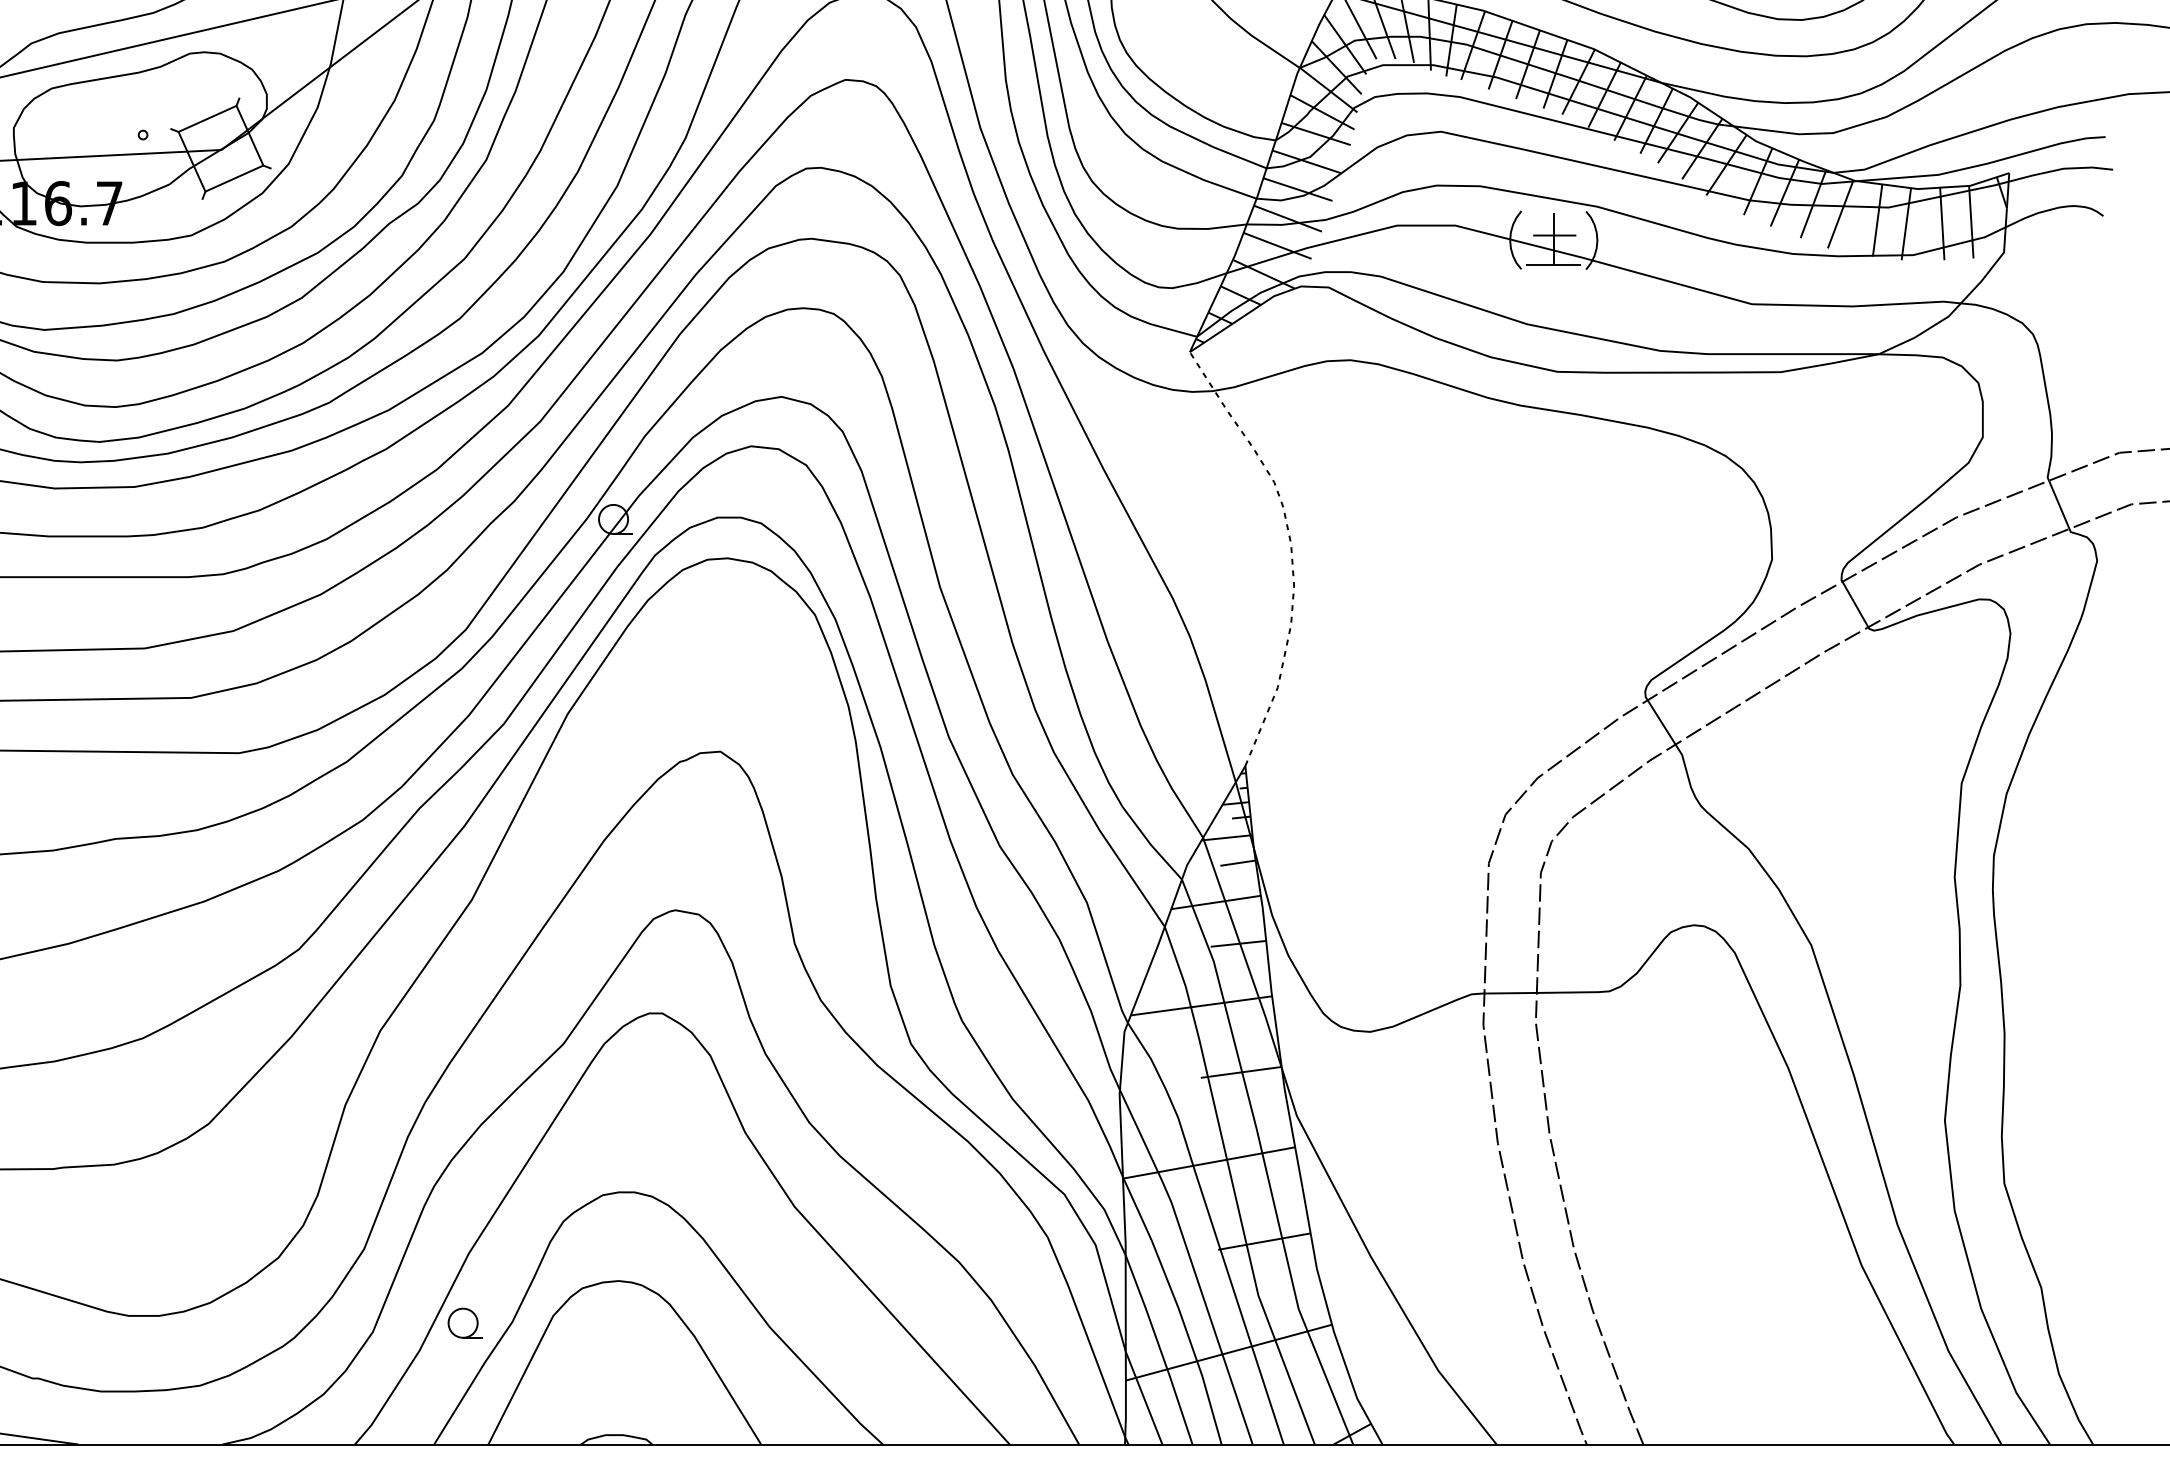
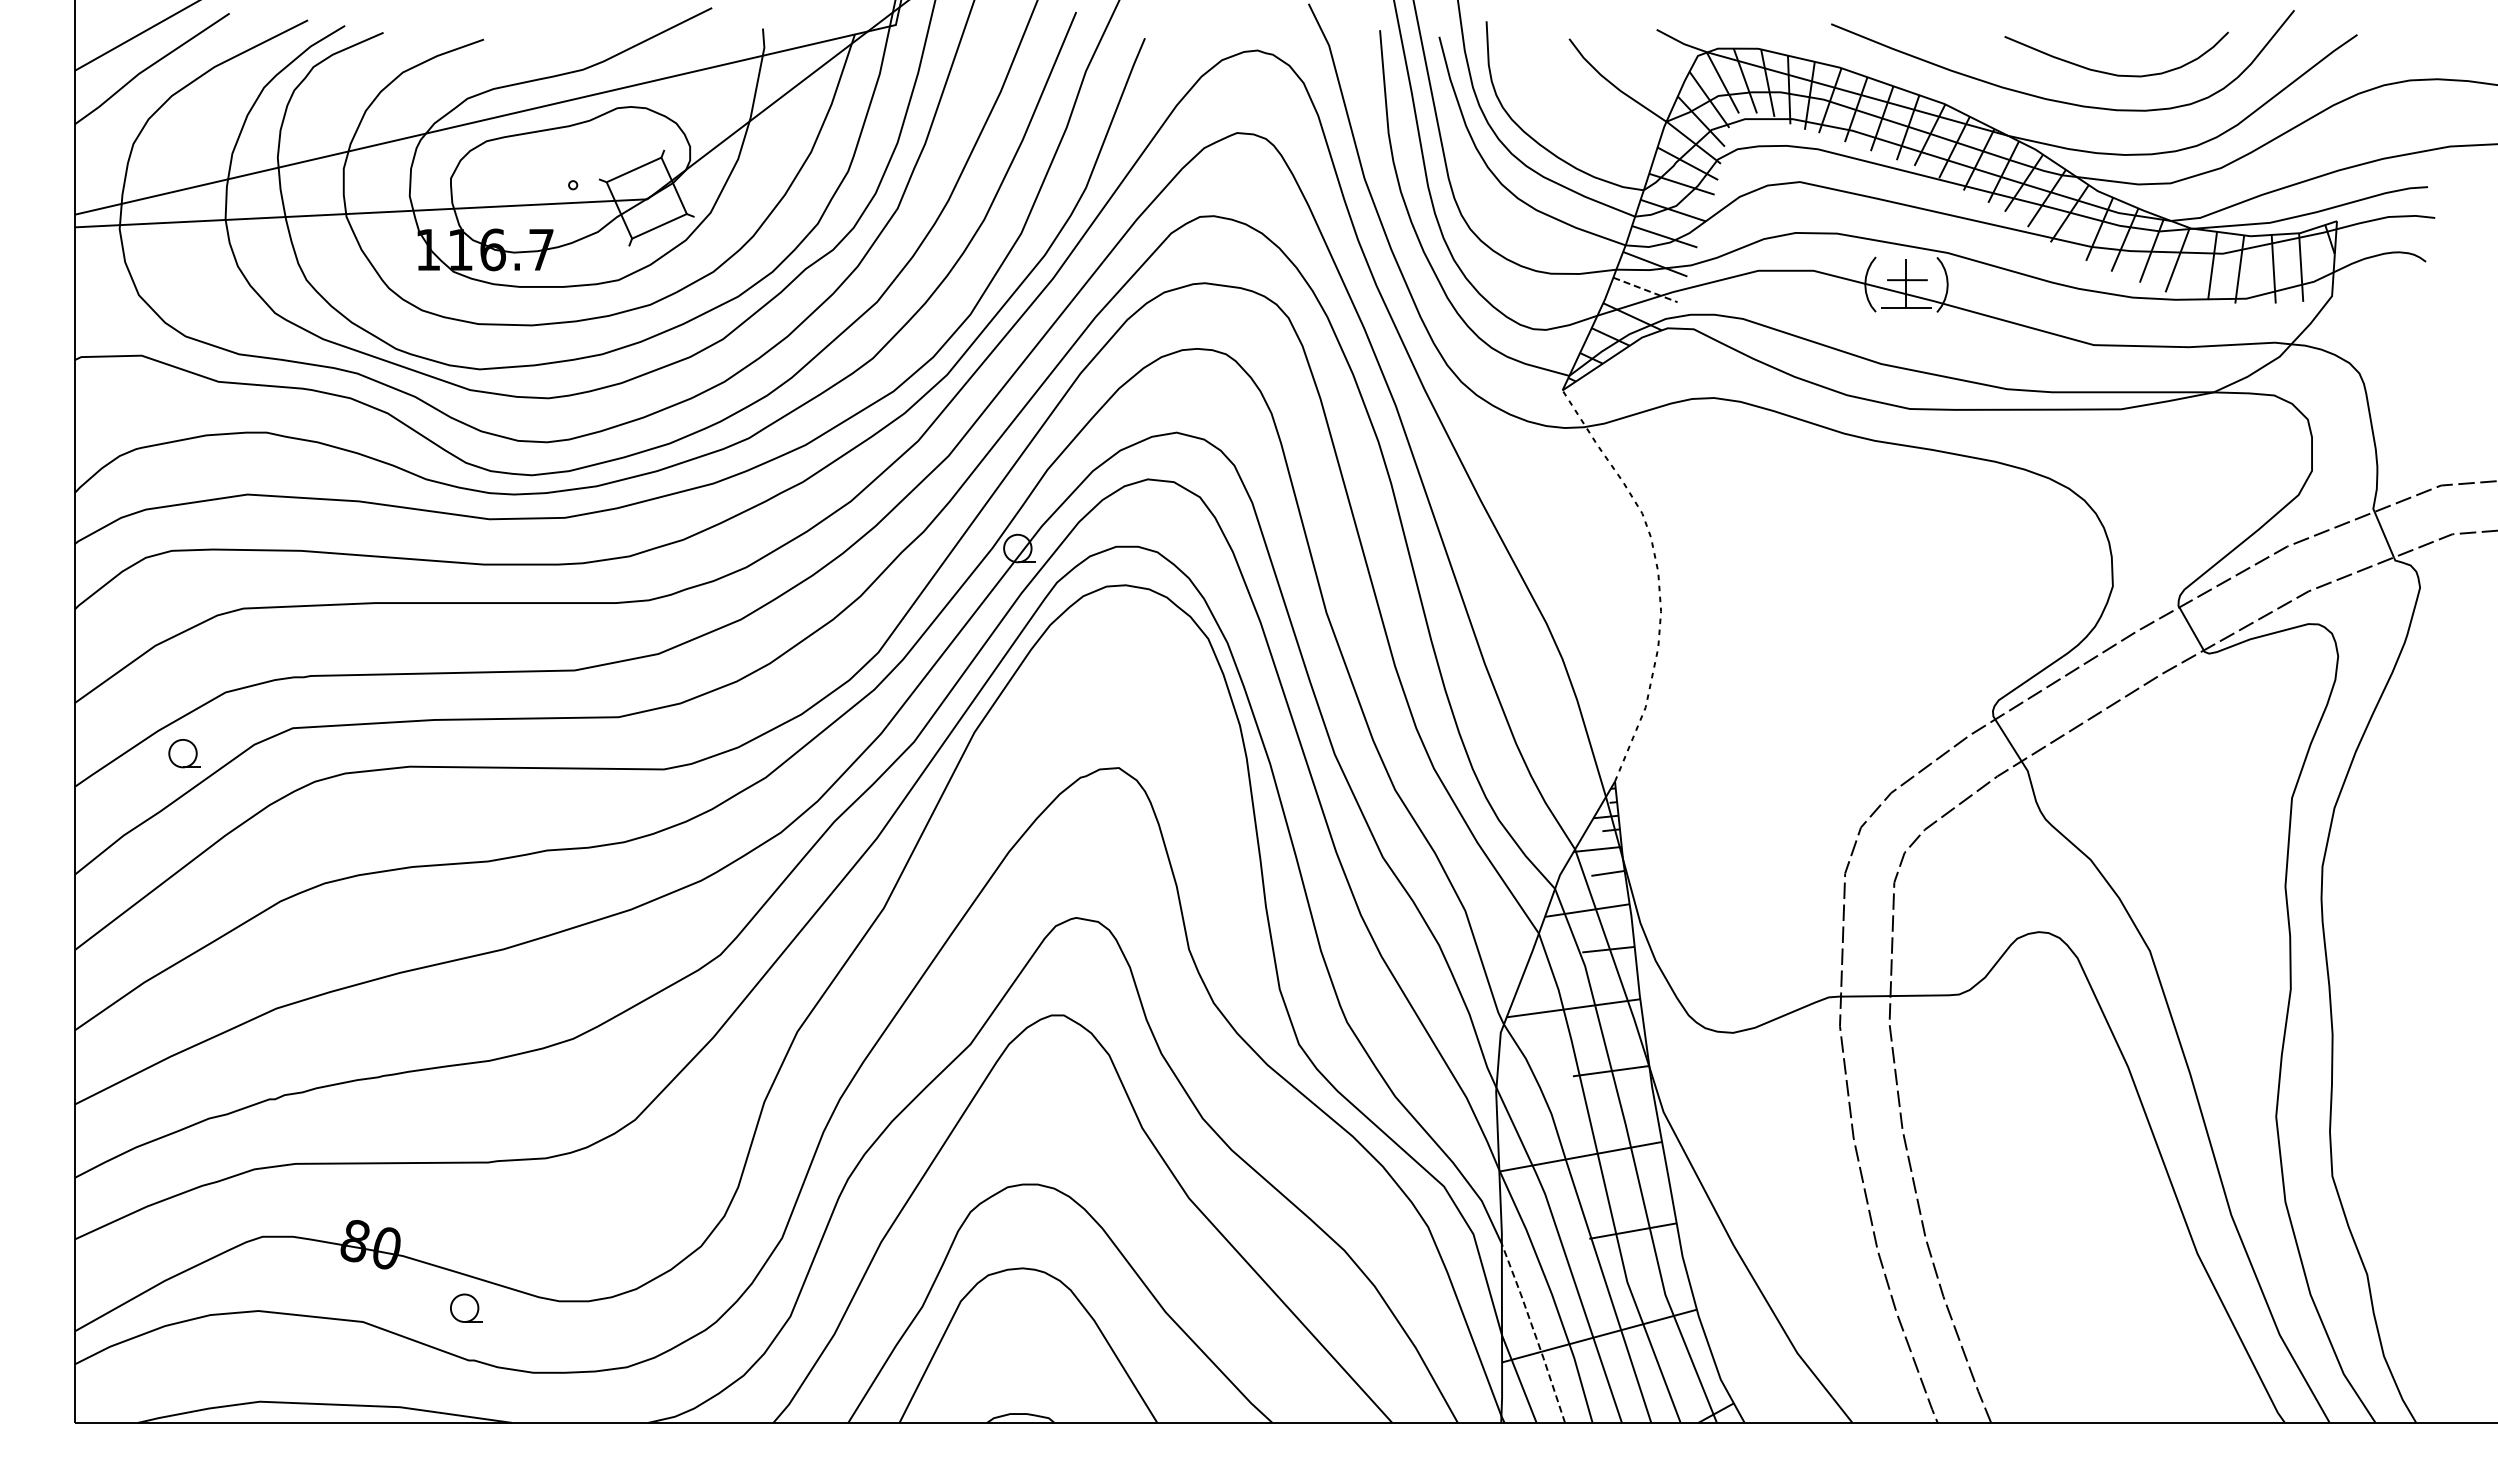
line: (1277, 246) -> (1645, 290), solid -> dashed
part: (465, 1322) -> (466, 1307), moved
line: (1160, 1348) -> (1534, 1332), solid -> dashed

